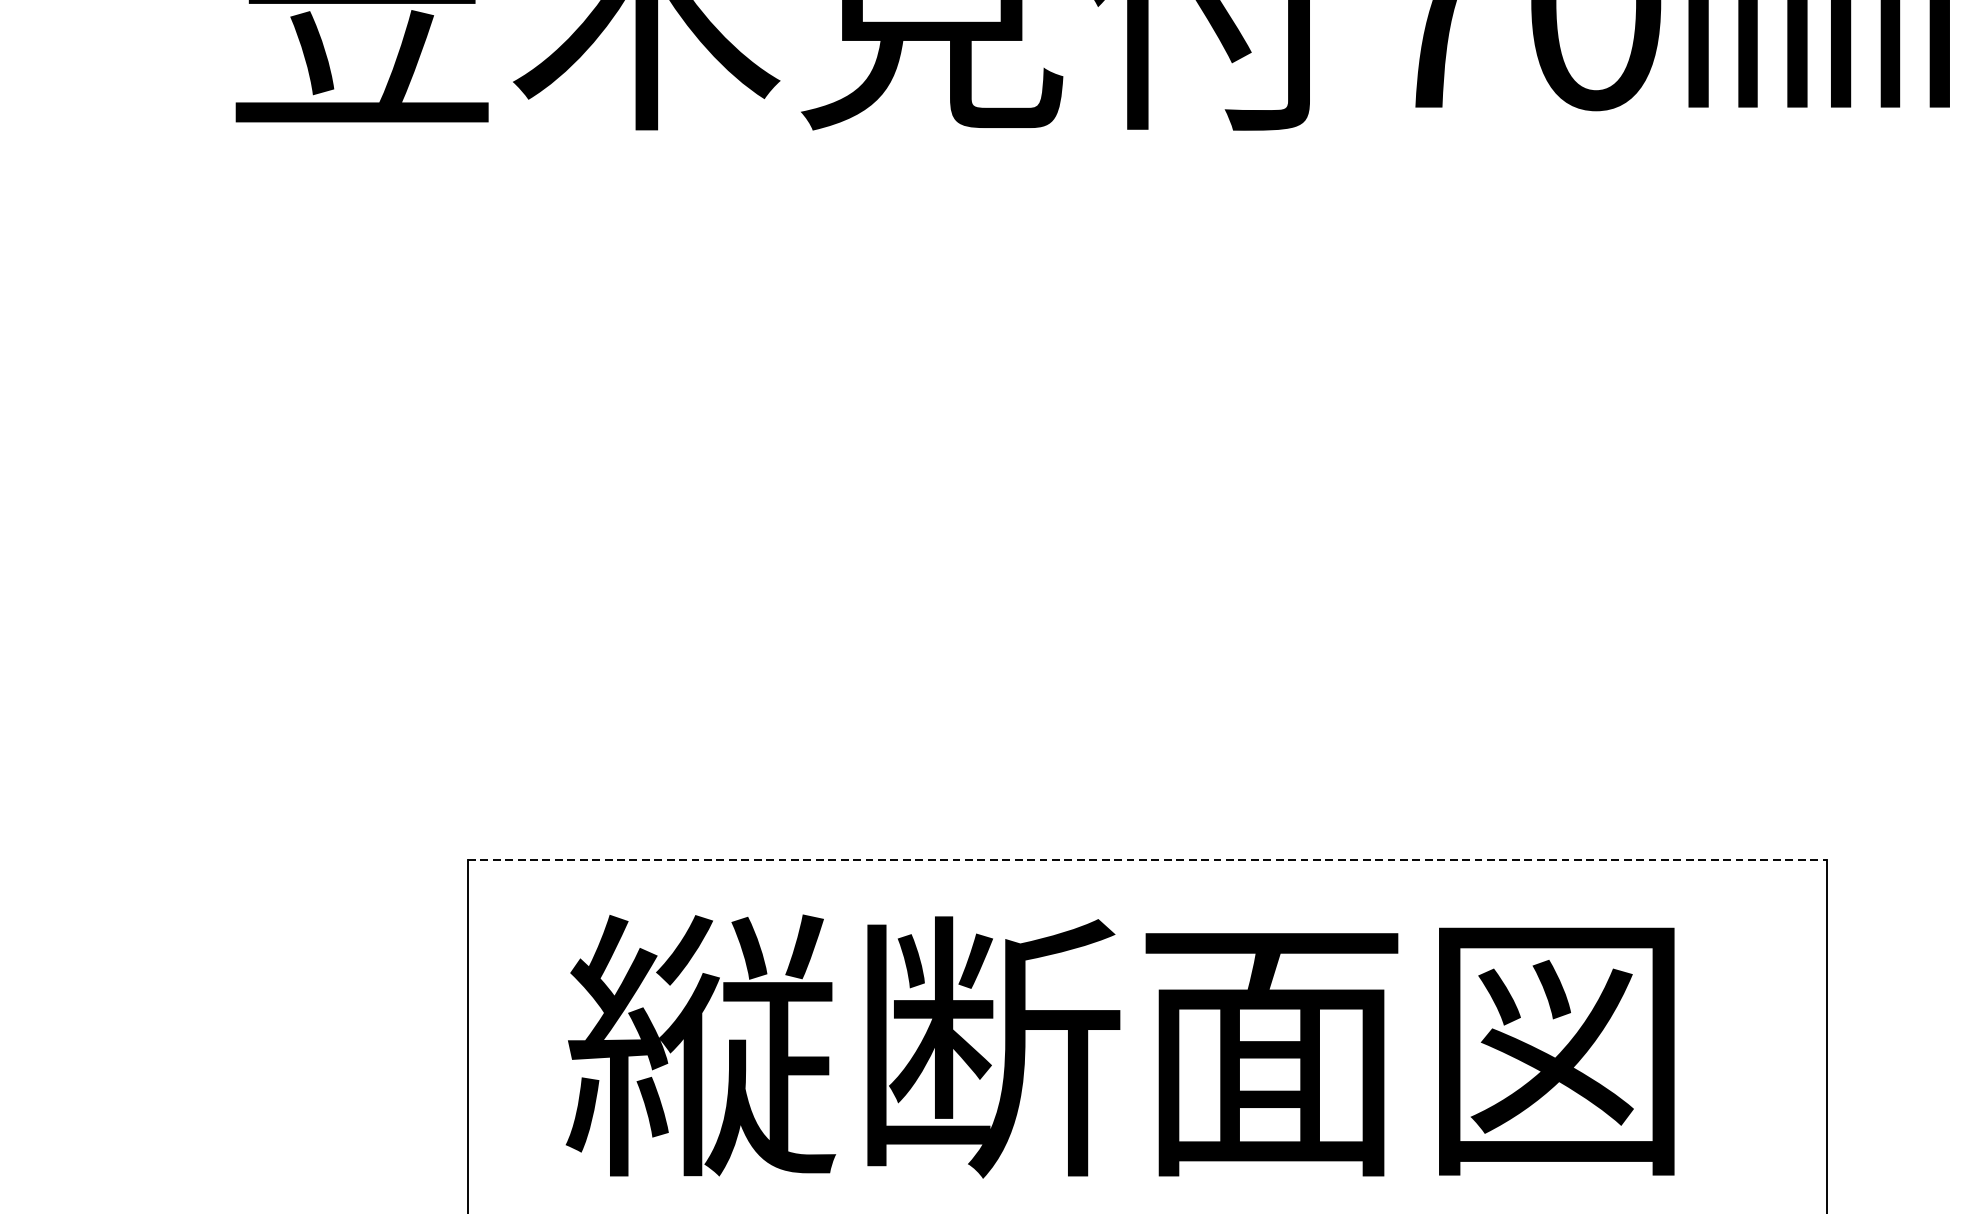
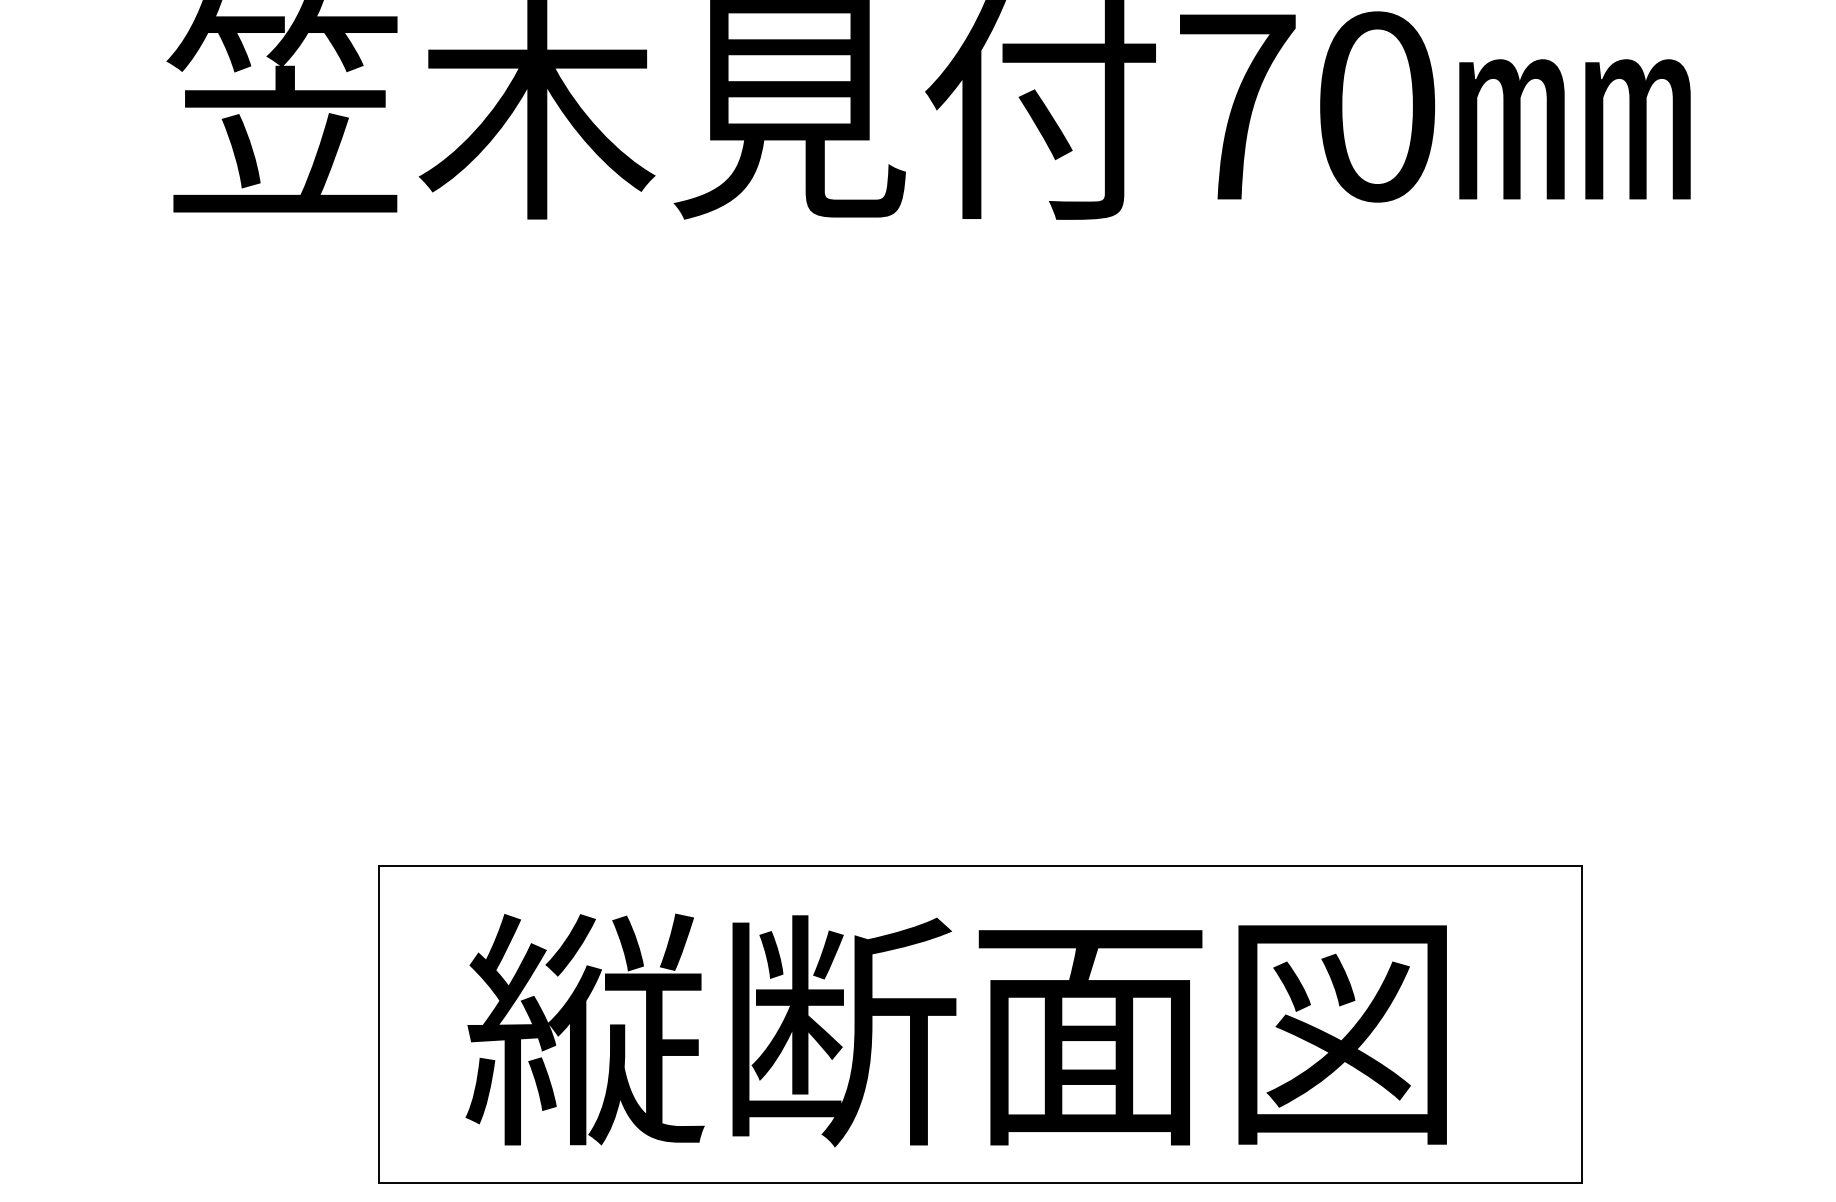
line: (1147, 860) -> (980, 865), dashed -> solid

